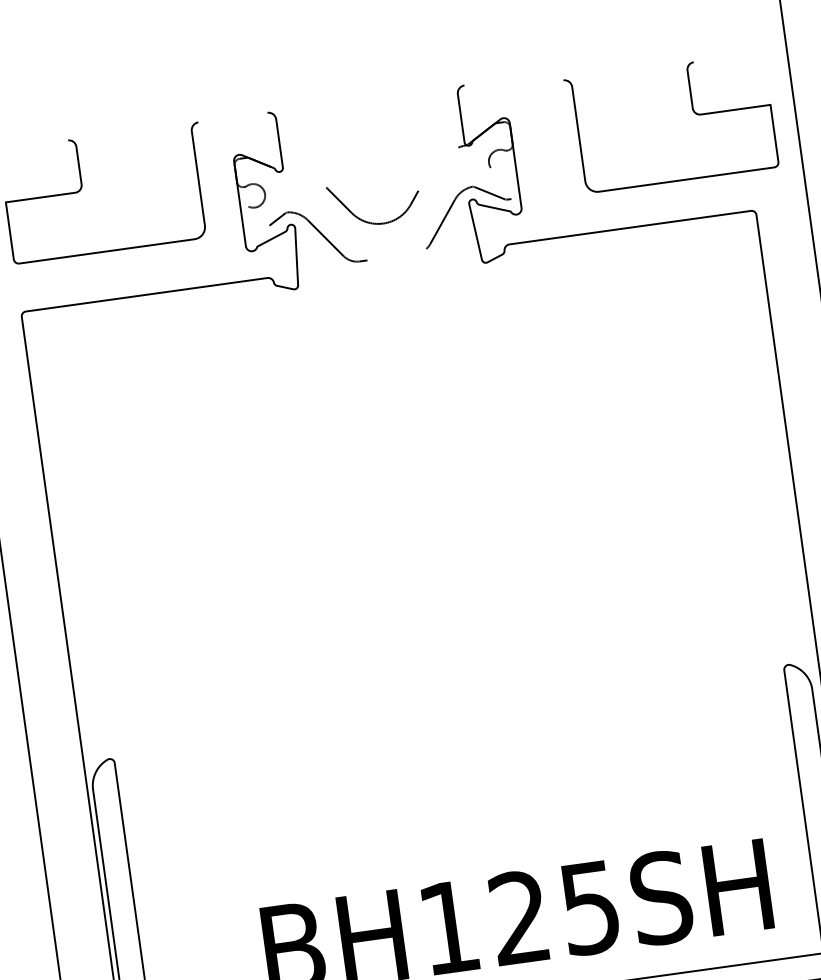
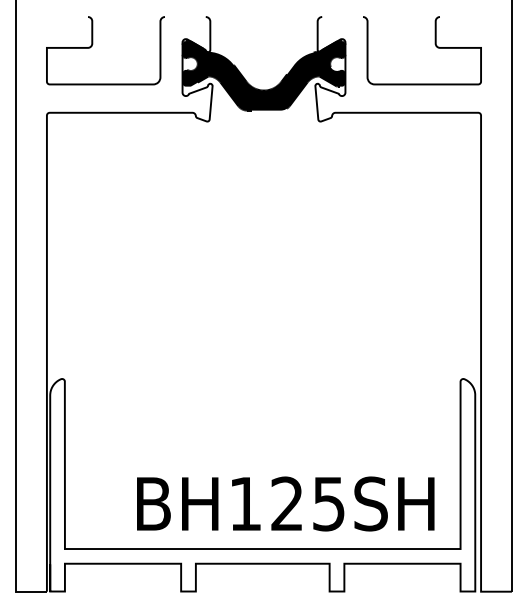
curve: (690, 110) -> (434, 44), moved
fill: (378, 198) -> (263, 75), added

